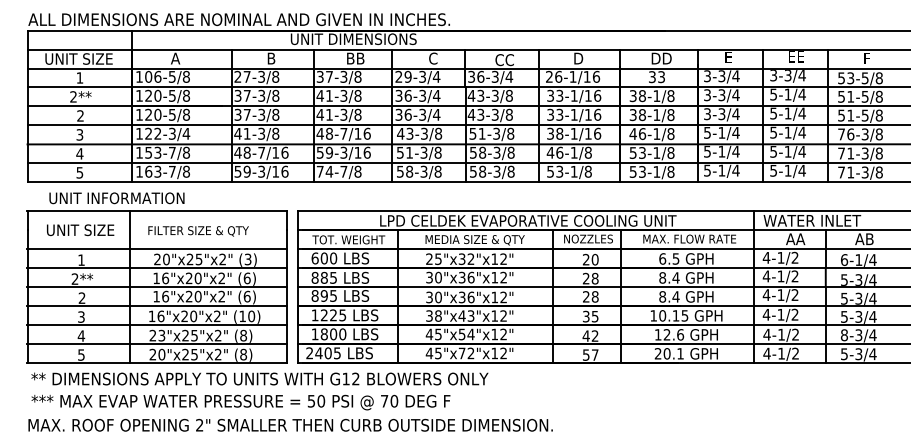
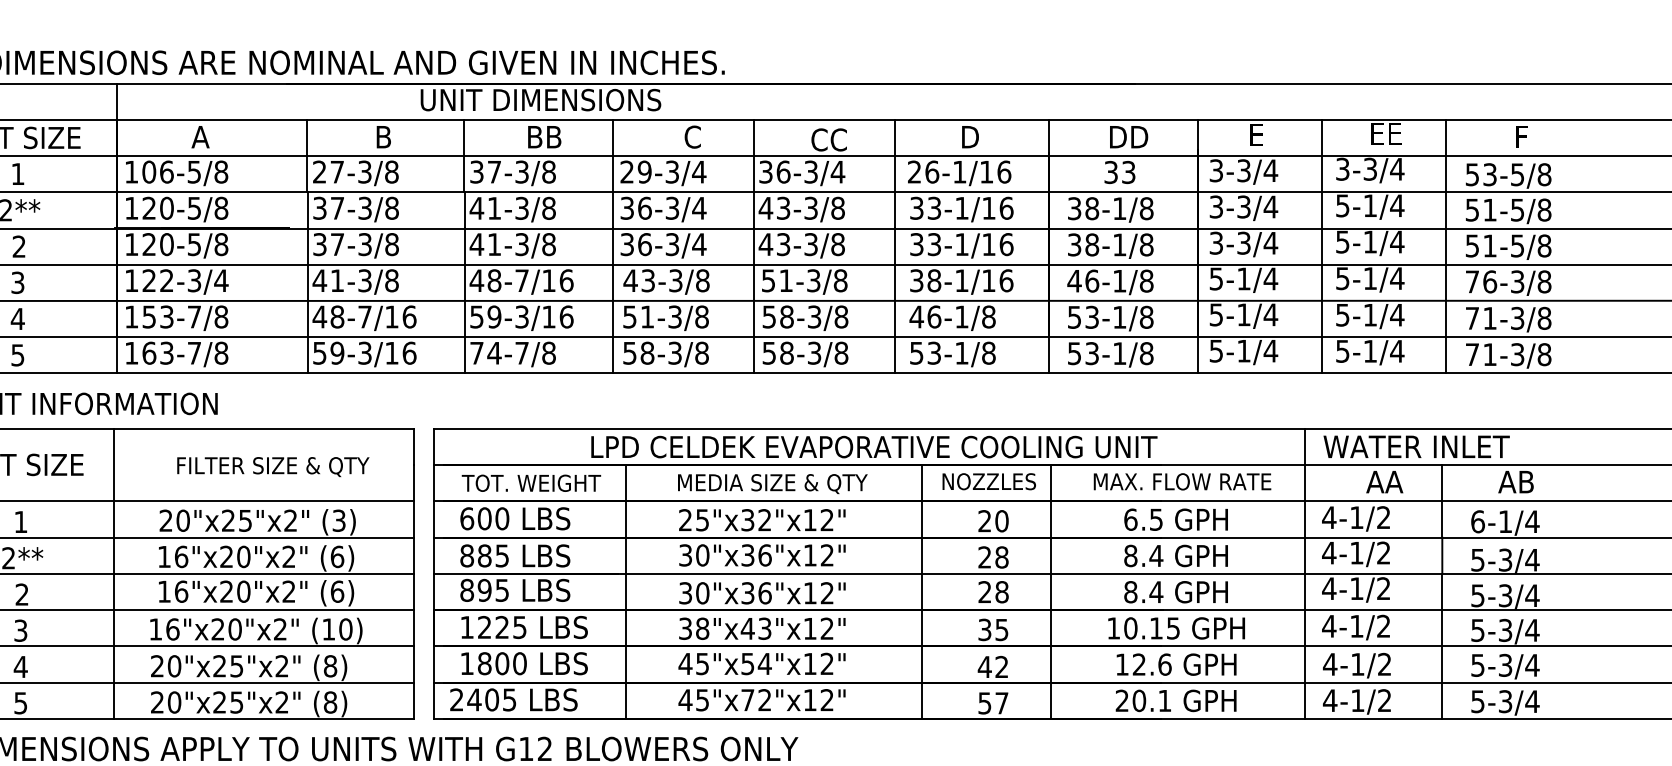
text: (198, 231) -> (273, 467), moved
text: (161, 335) -> (173, 665), 23"x25"x2" -> 20"x25"x2"
text: (844, 335) -> (1478, 665), 8-3/4 -> 5-3/4

